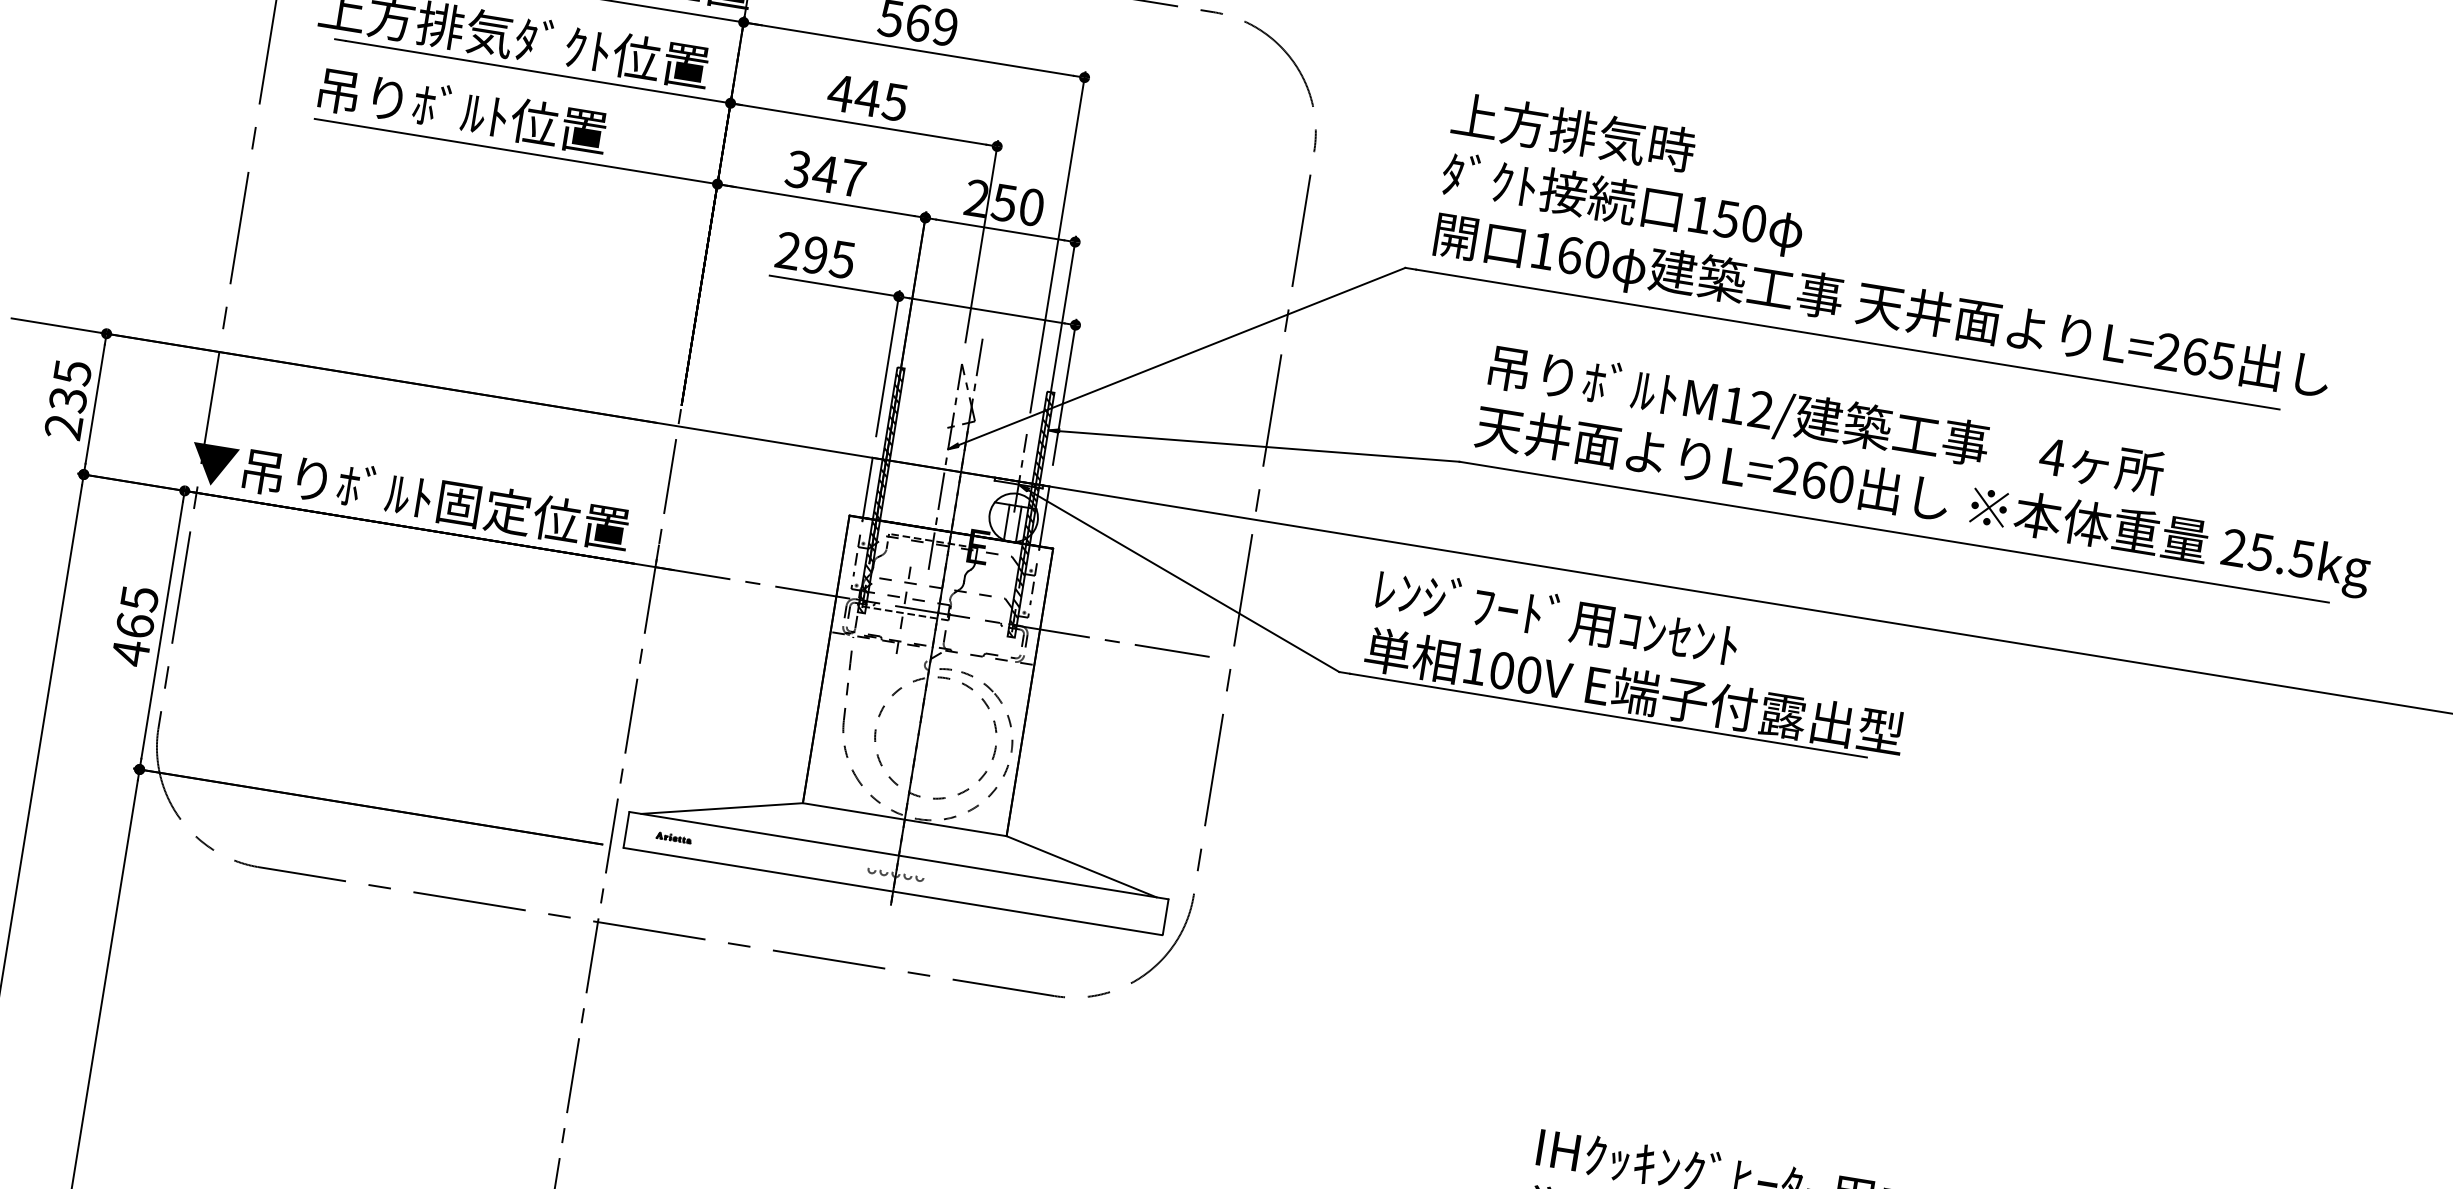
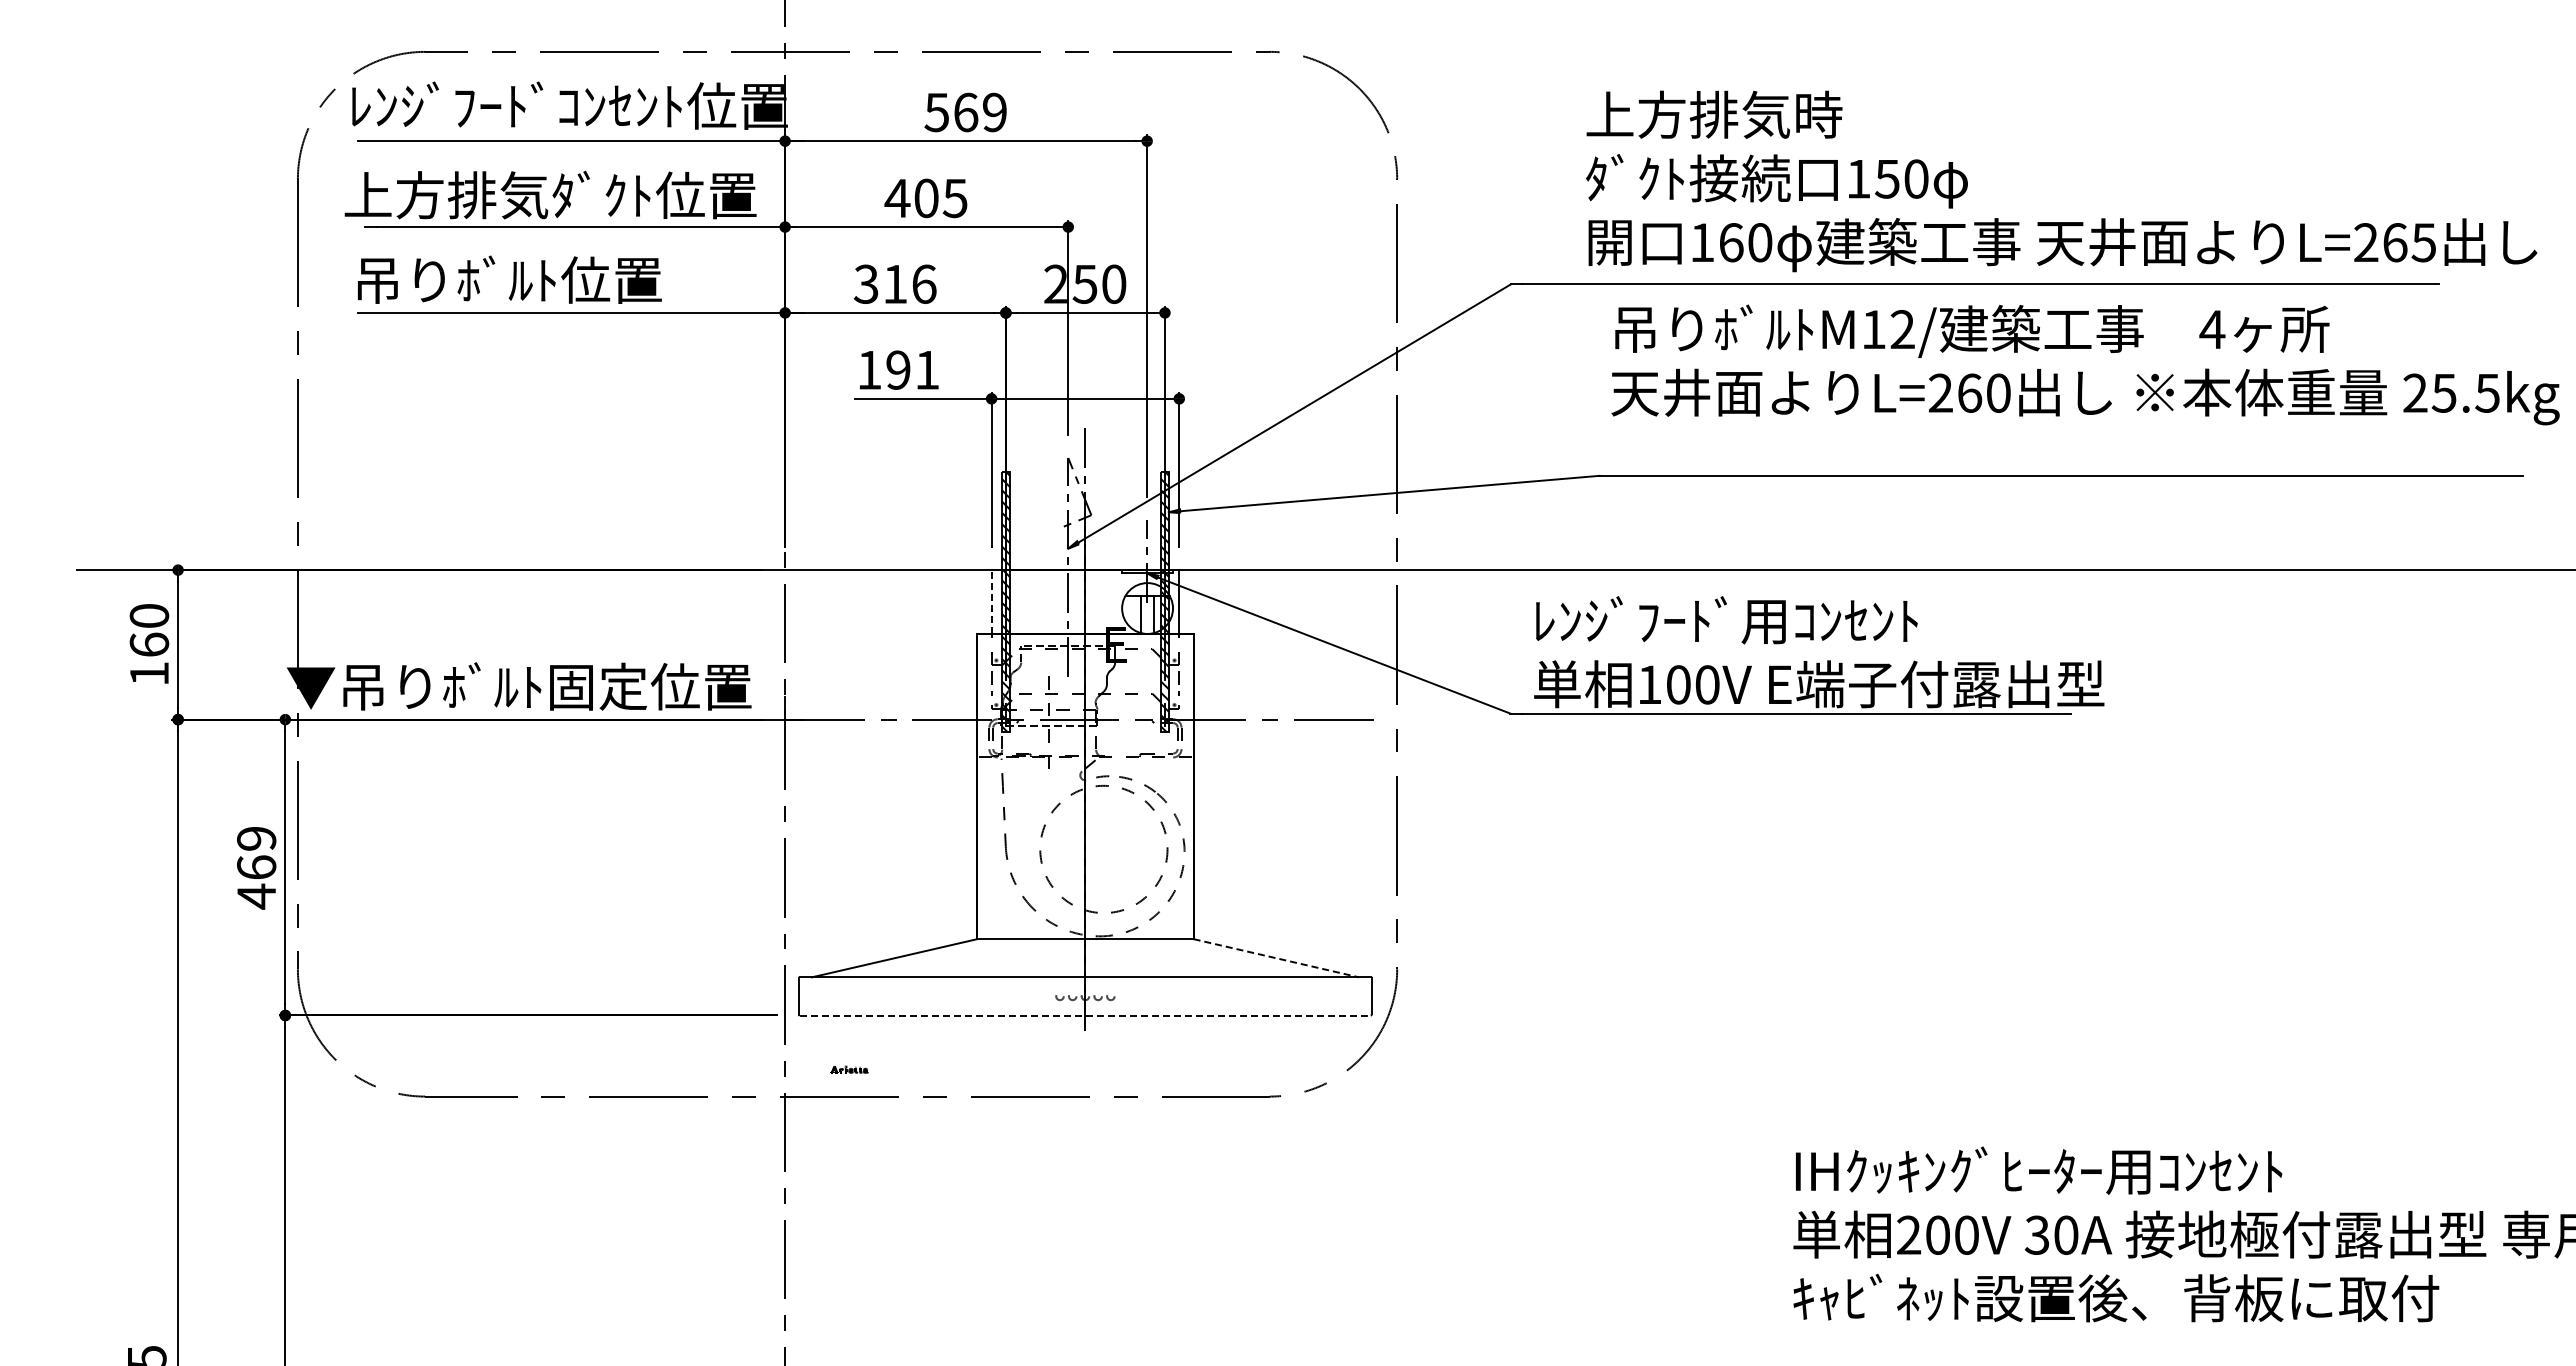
text: (868, 97) -> (926, 198), 445 -> 405
text: (839, 175) -> (909, 283), 347 -> 316
text: (1890, 248) -> (2061, 181), moved
text: (815, 254) -> (898, 369), 295 -> 191
text: (68, 399) -> (149, 644), 235 -> 160
text: (1927, 470) -> (2085, 364), moved
line: (867, 487) -> (991, 601), solid -> dashed
text: (139, 599) -> (256, 839), 465 -> 469
part: (673, 837) -> (849, 1069), moved
line: (1081, 867) -> (1276, 958), solid -> dashed
line: (893, 891) -> (1085, 1015), solid -> dashed

